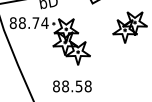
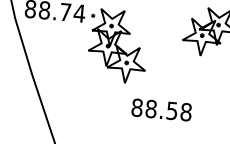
text: (72, 86) -> (161, 110), moved

